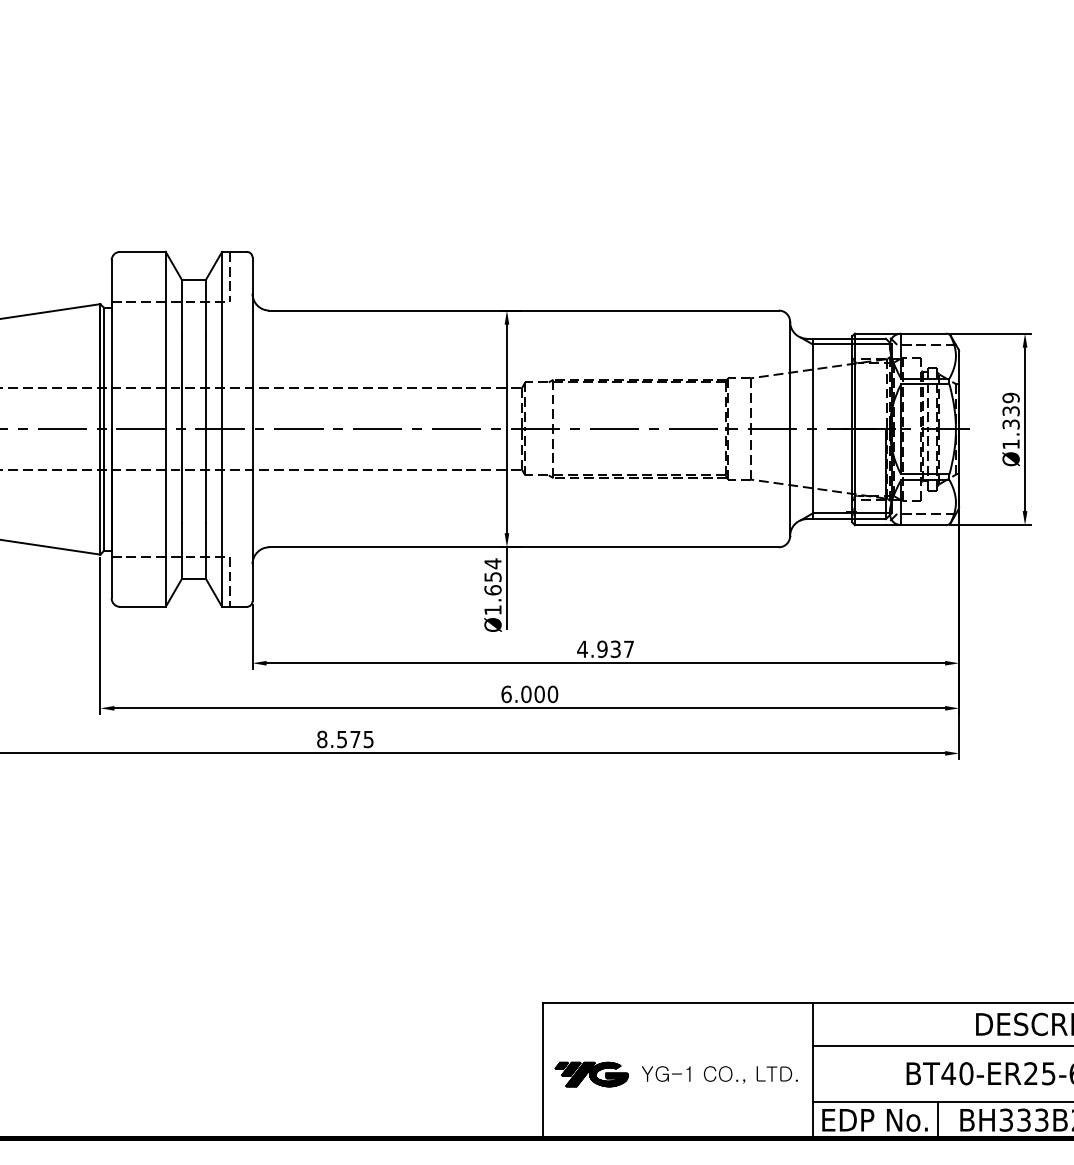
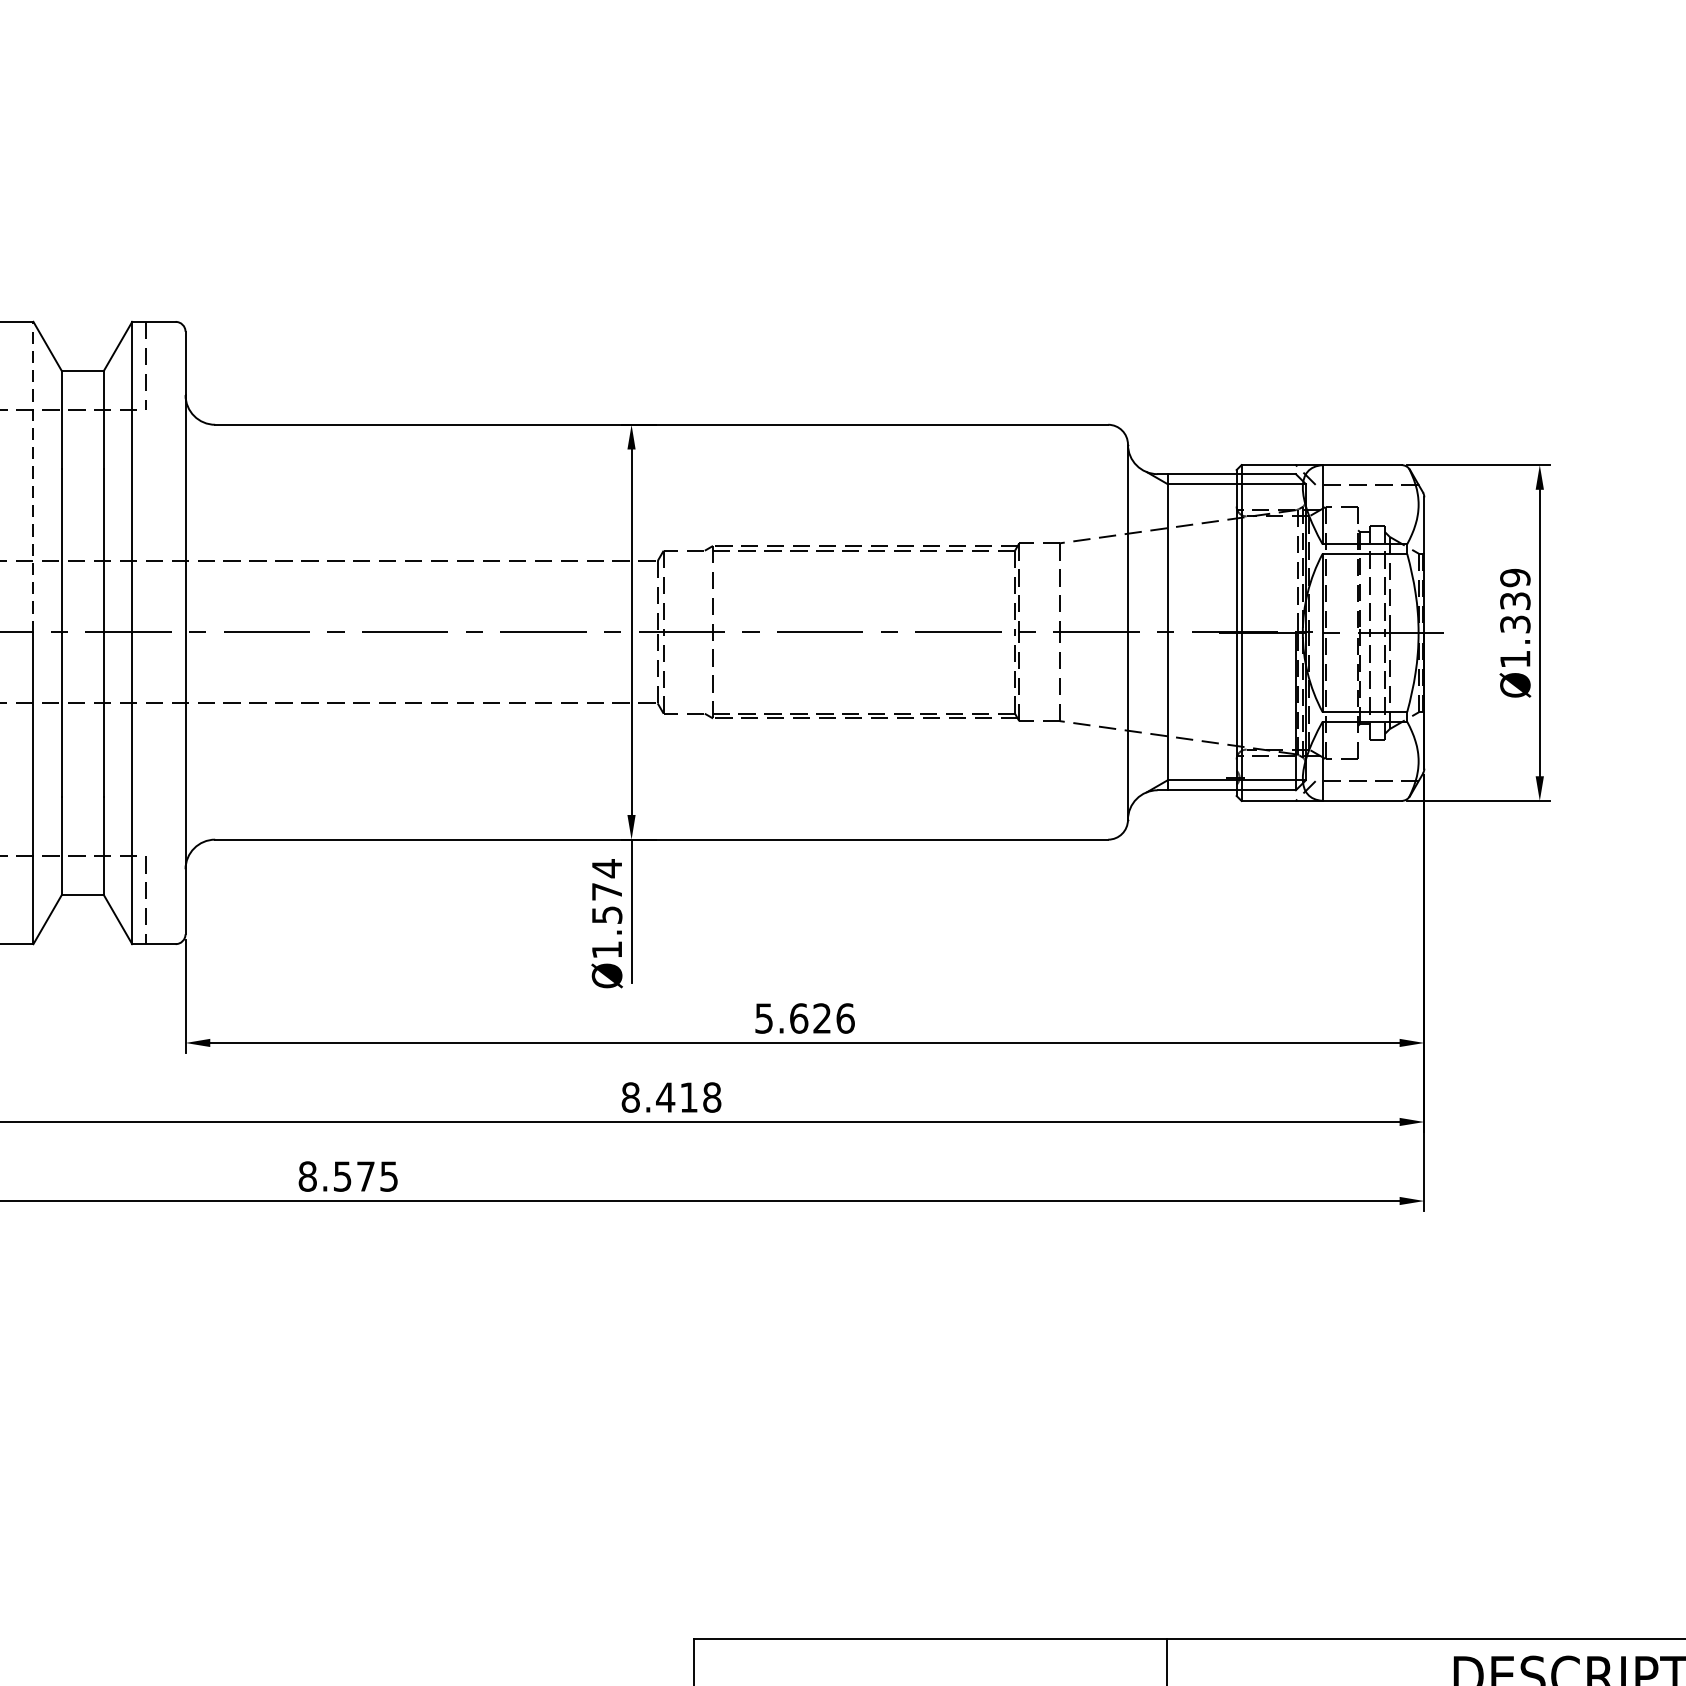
line: (165, 340) -> (32, 477), solid -> dashed
text: (492, 583) -> (606, 903), Ø1.654 -> Ø1.574
text: (605, 648) -> (804, 1017), 4.937 -> 5.626
text: (529, 694) -> (671, 1097), 6.000 -> 8.418

